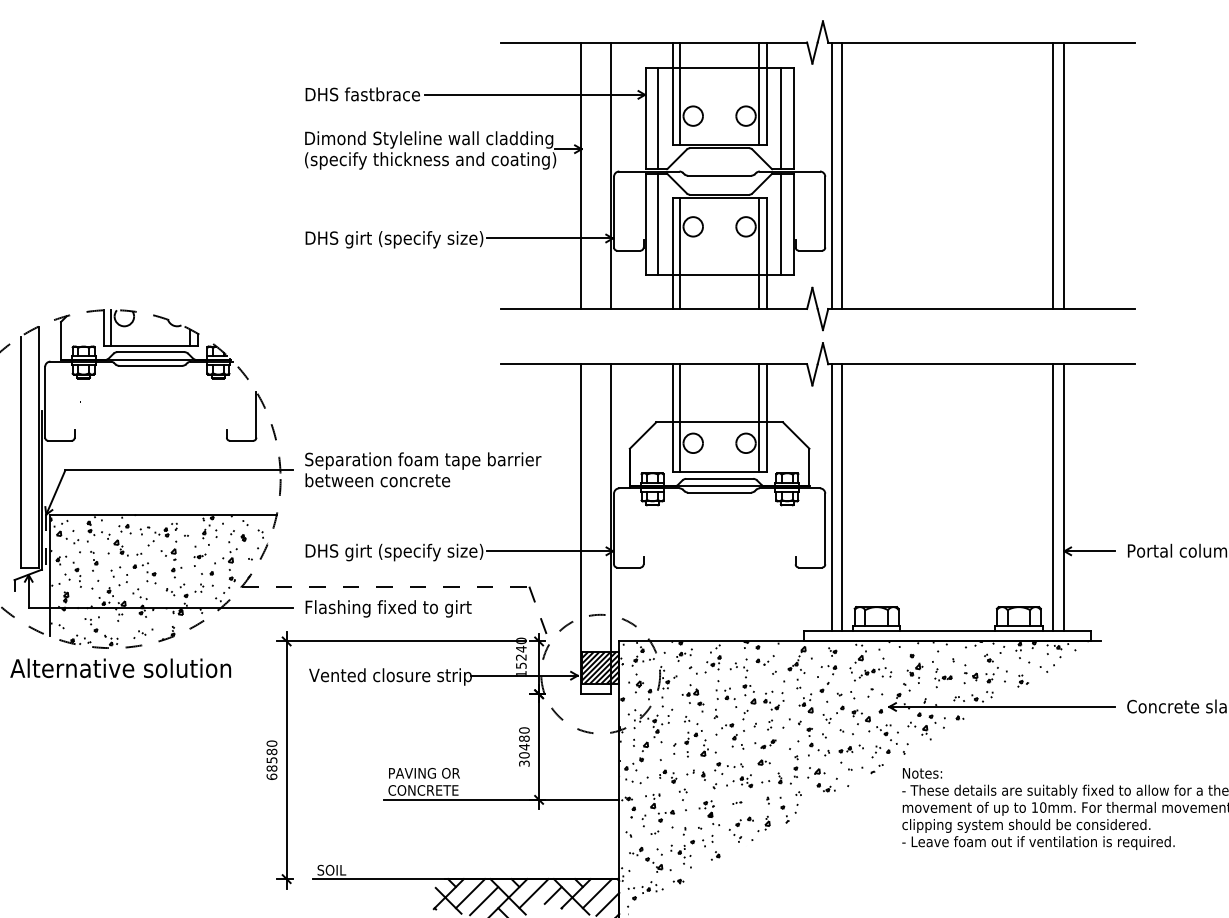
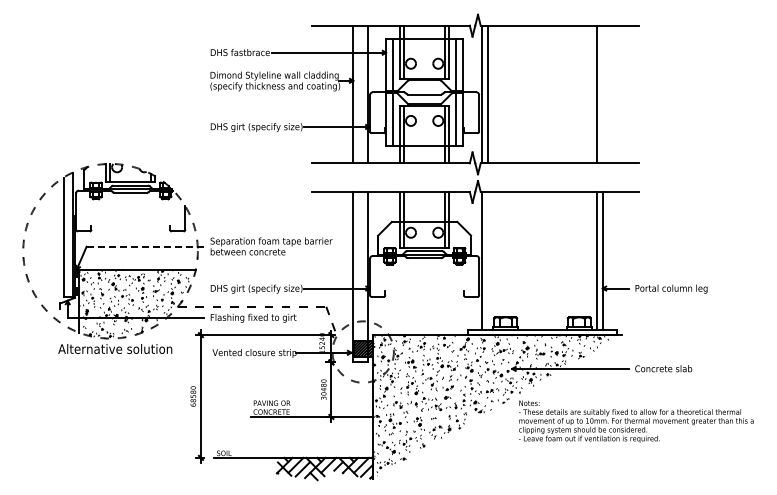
line: (1063, 175) -> (602, 94), removed
line: (179, 469) -> (145, 246), solid -> dashed
line: (841, 496) -> (487, 260), removed

